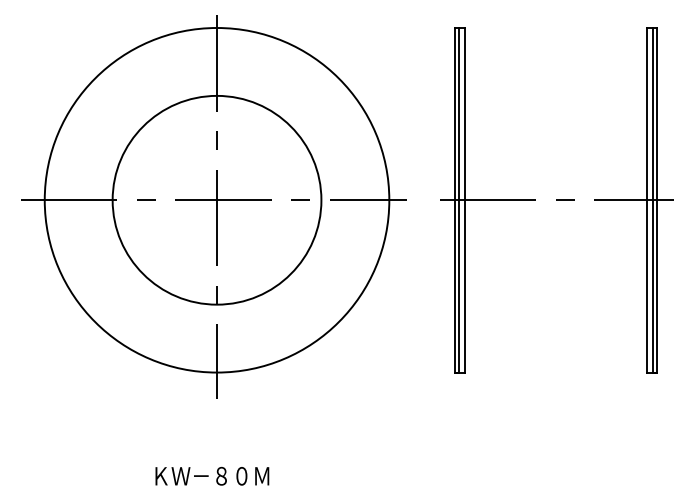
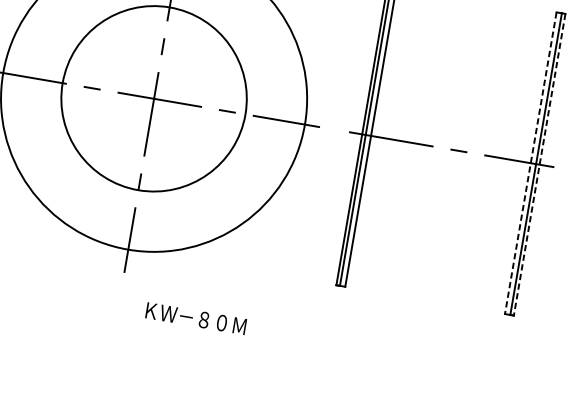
line: (647, 200) -> (530, 163), solid -> dashed
line: (657, 200) -> (539, 164), solid -> dashed
text: (212, 475) -> (196, 318), moved

